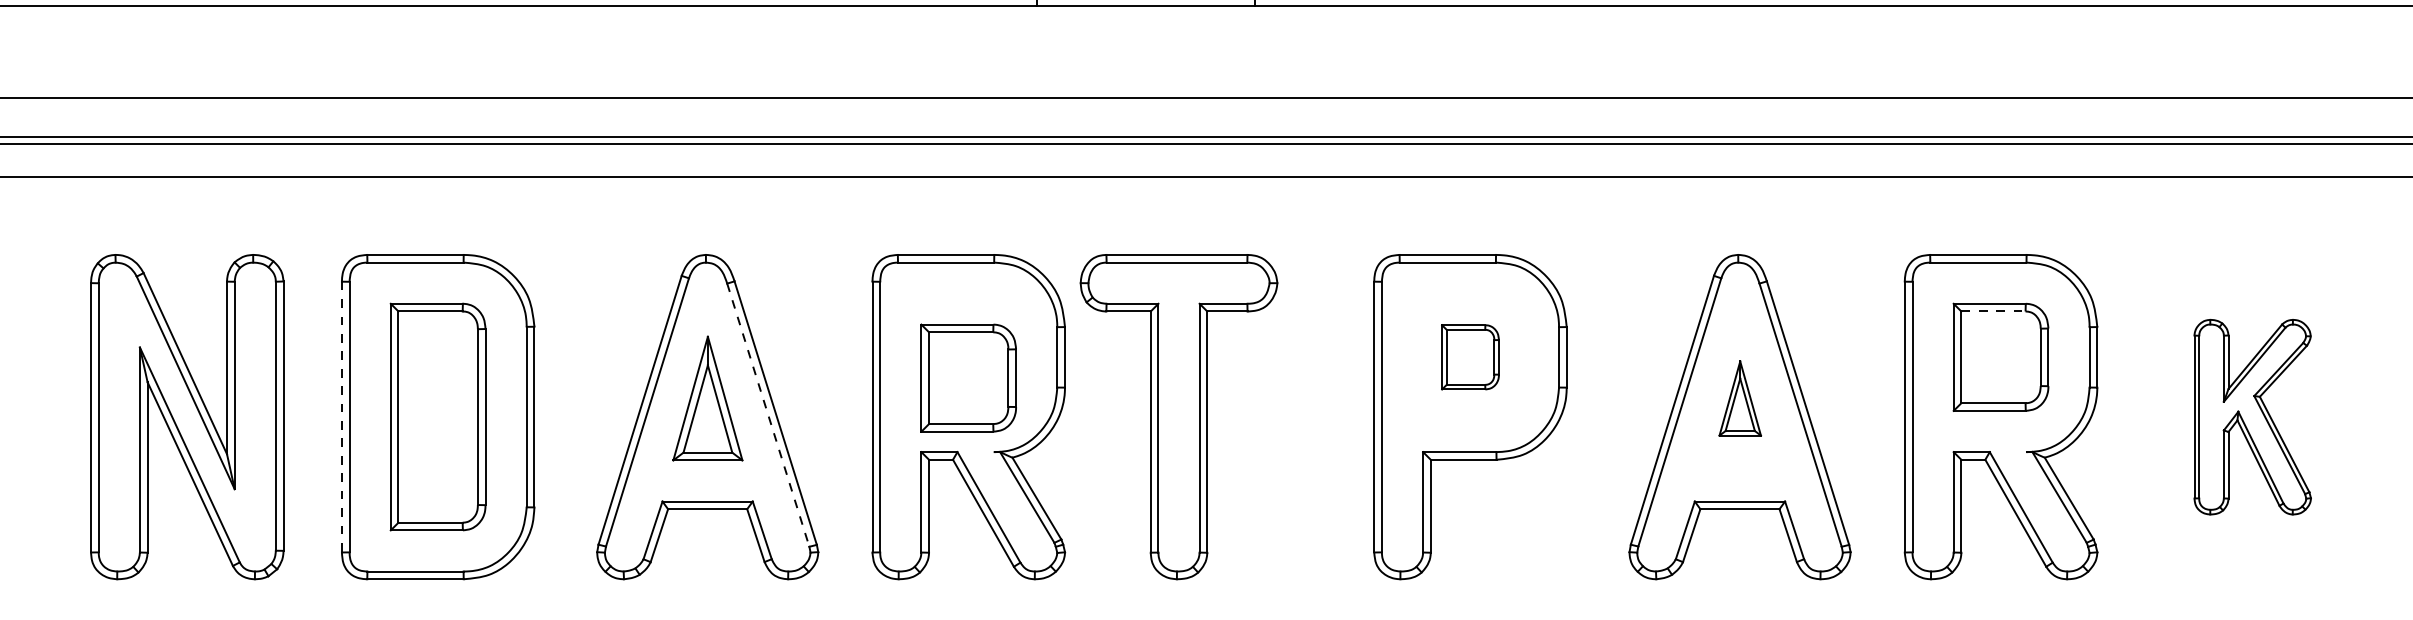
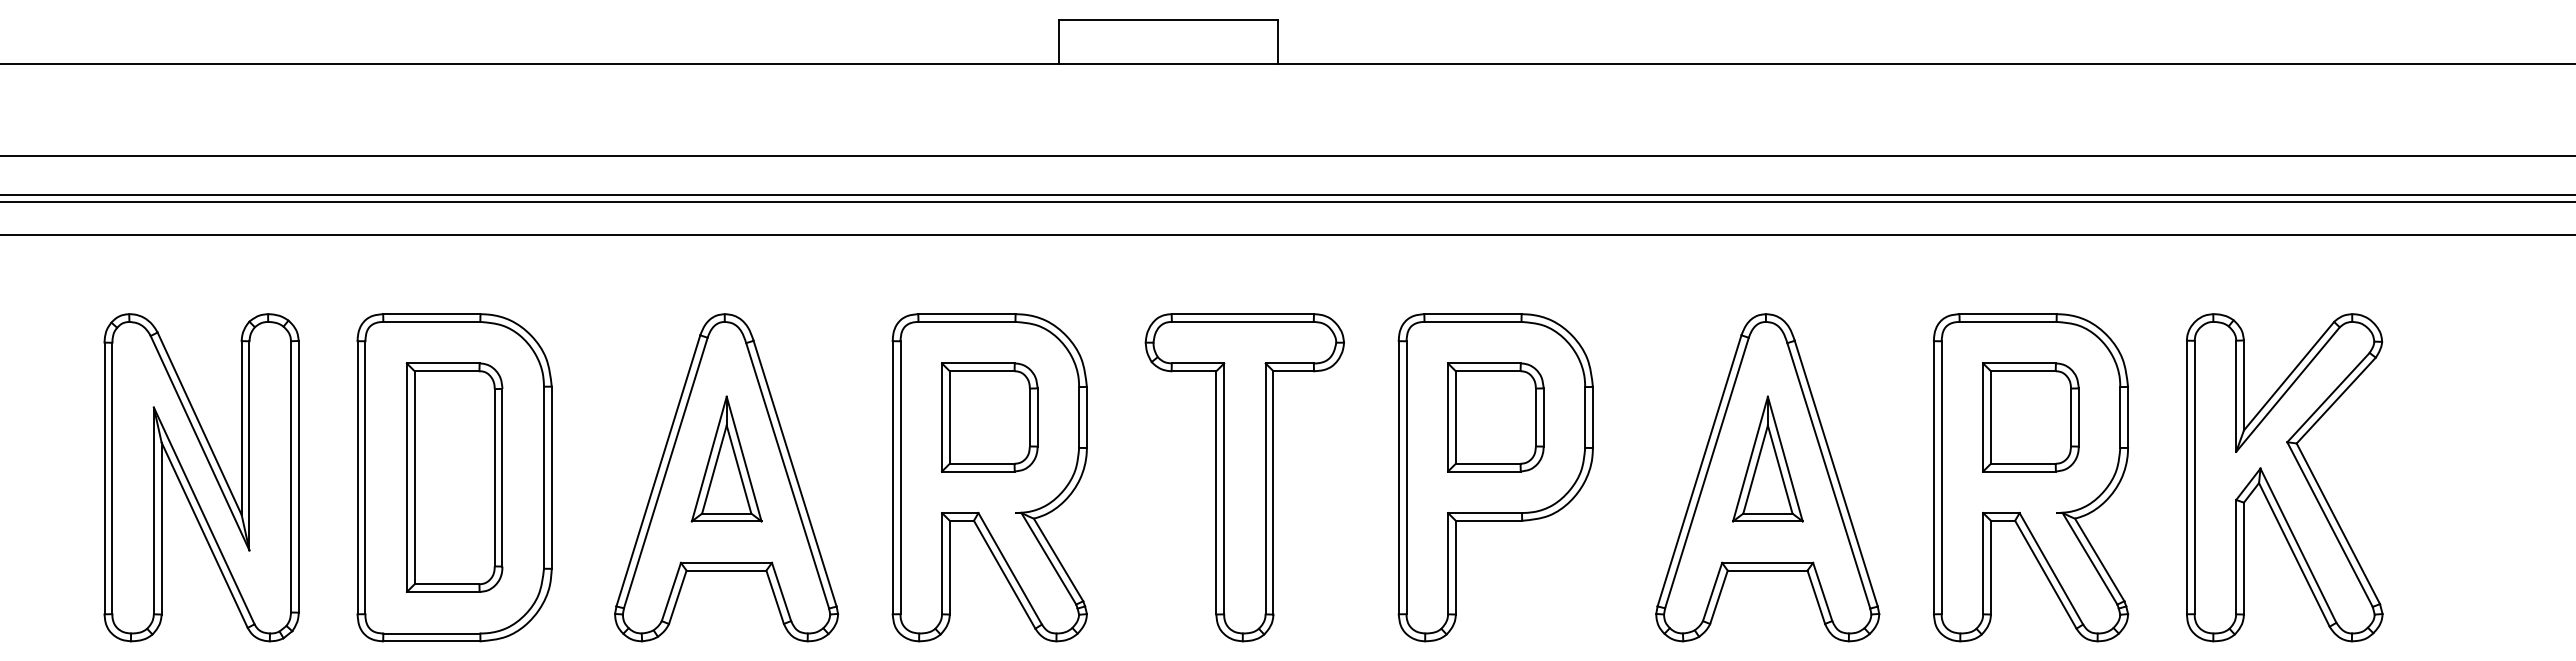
line: (1993, 311) -> (2023, 371), dashed -> solid
part: (1470, 357) -> (1495, 417), size x1.67
part: (968, 378) -> (989, 417), moved
part: (1739, 398) -> (1767, 458), size x1.67
line: (768, 415) -> (787, 476), dashed -> solid
line: (341, 416) -> (357, 477), dashed -> solid
part: (1178, 416) -> (1244, 477), moved
part: (2252, 416) -> (2284, 477), size x1.67

